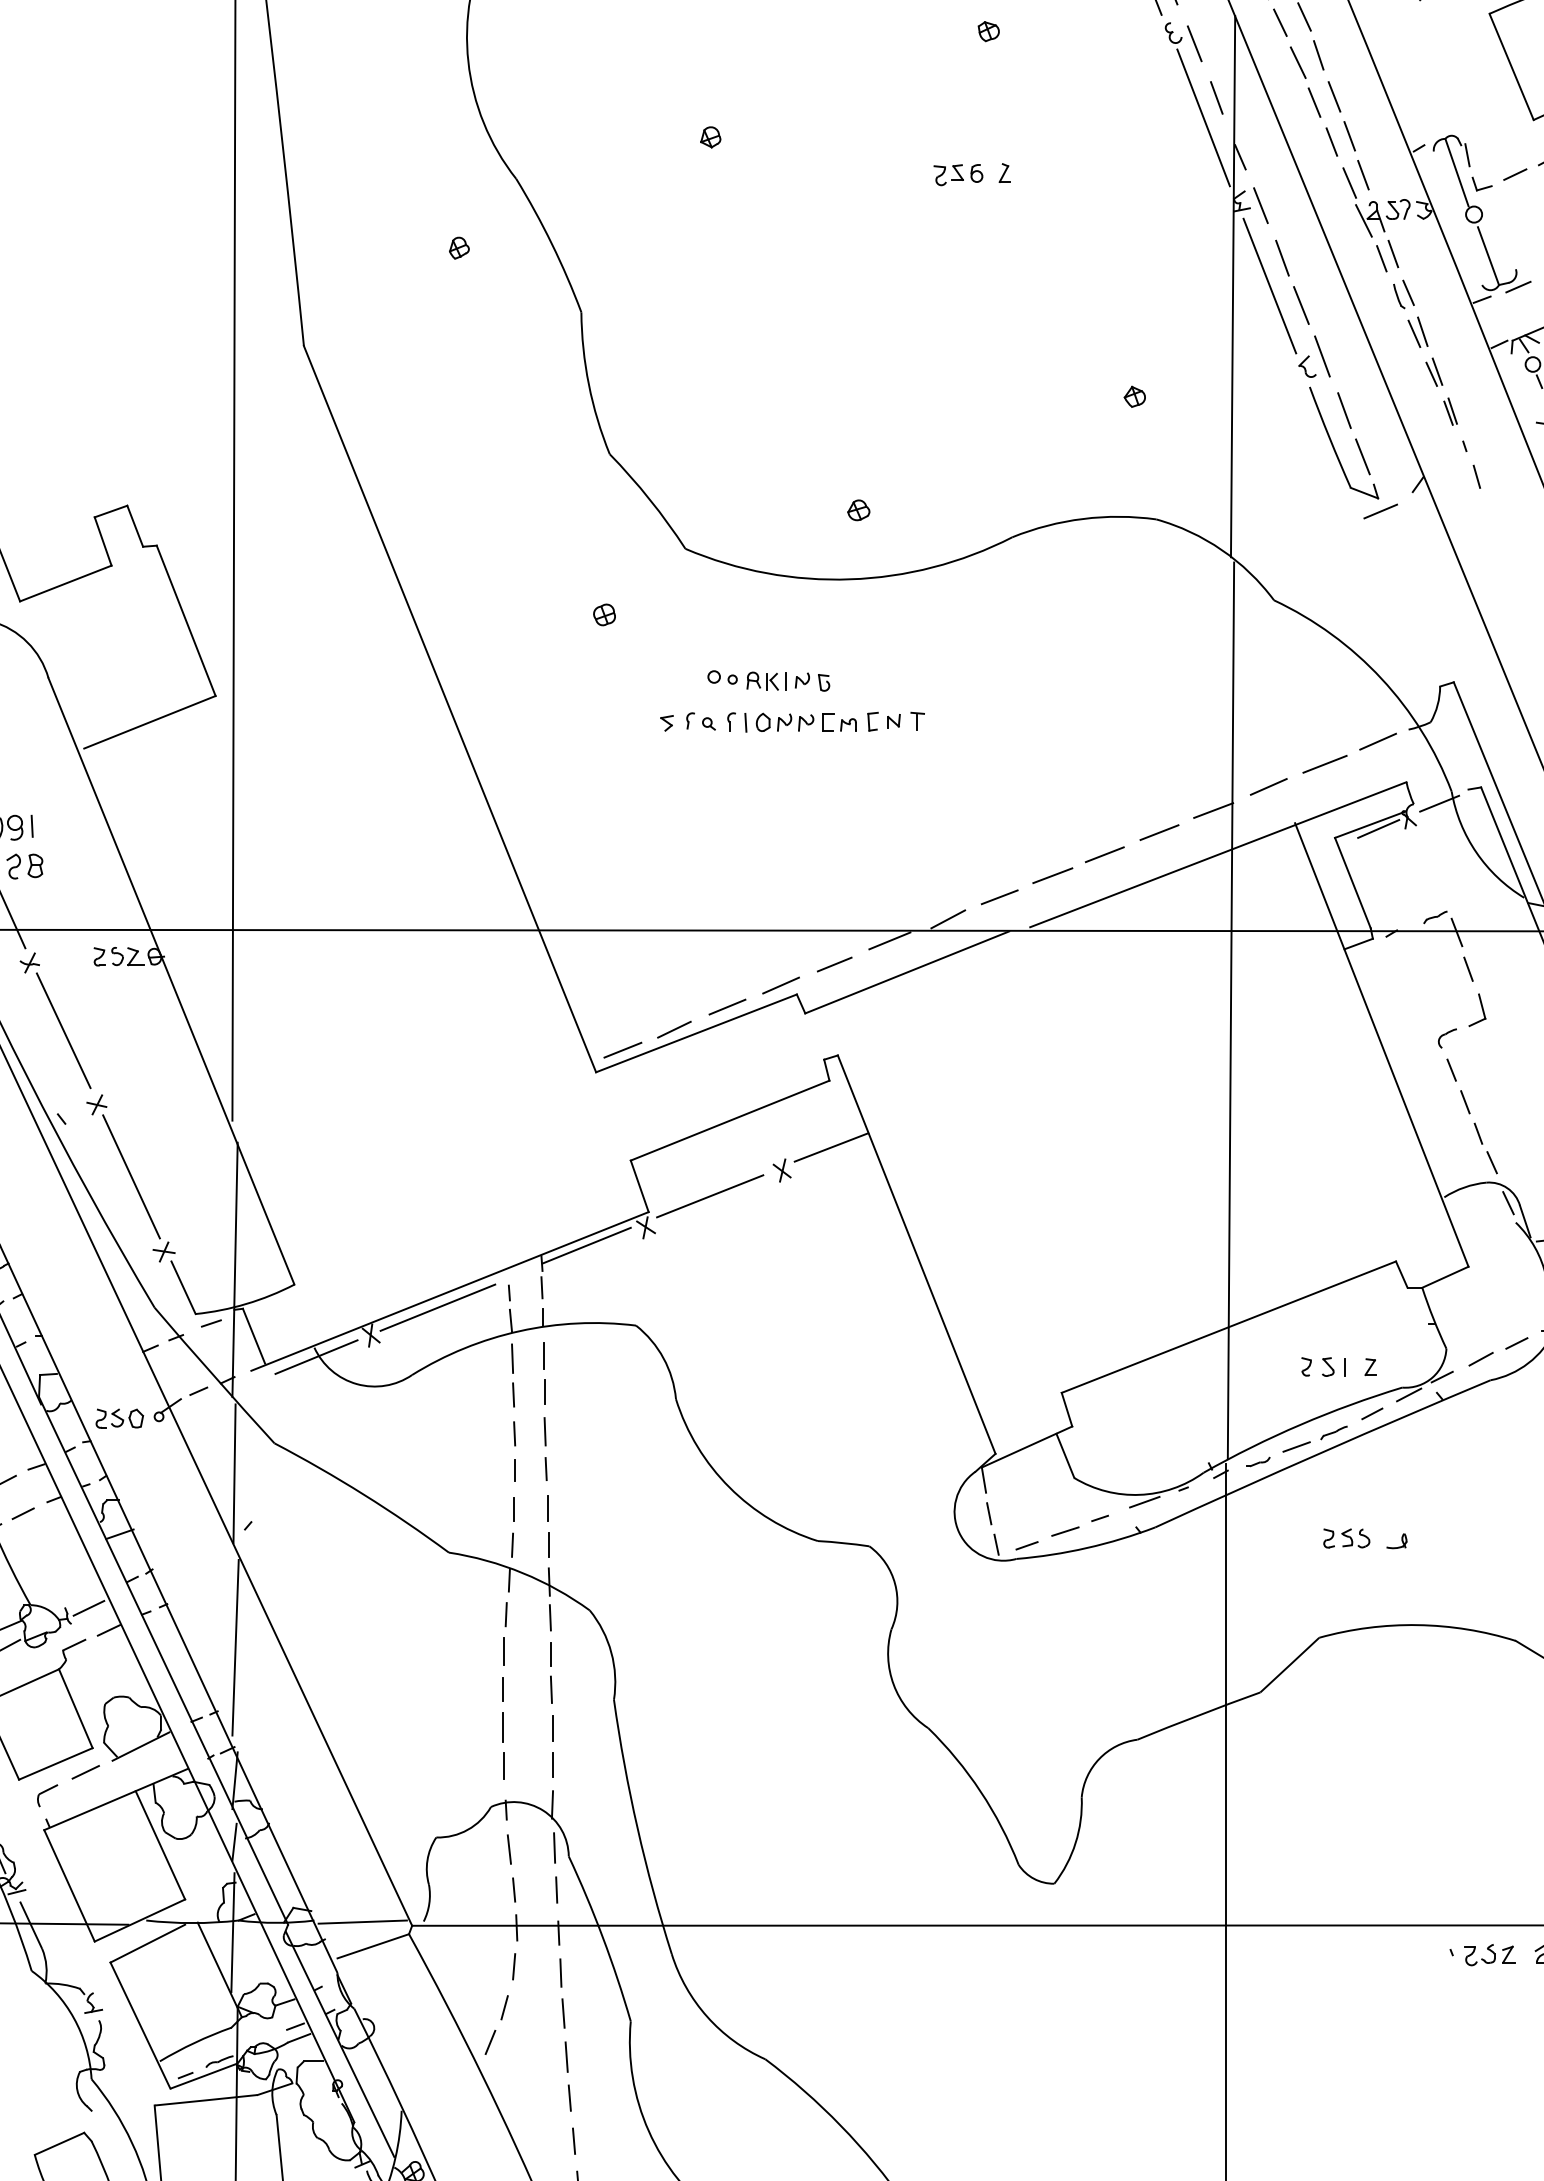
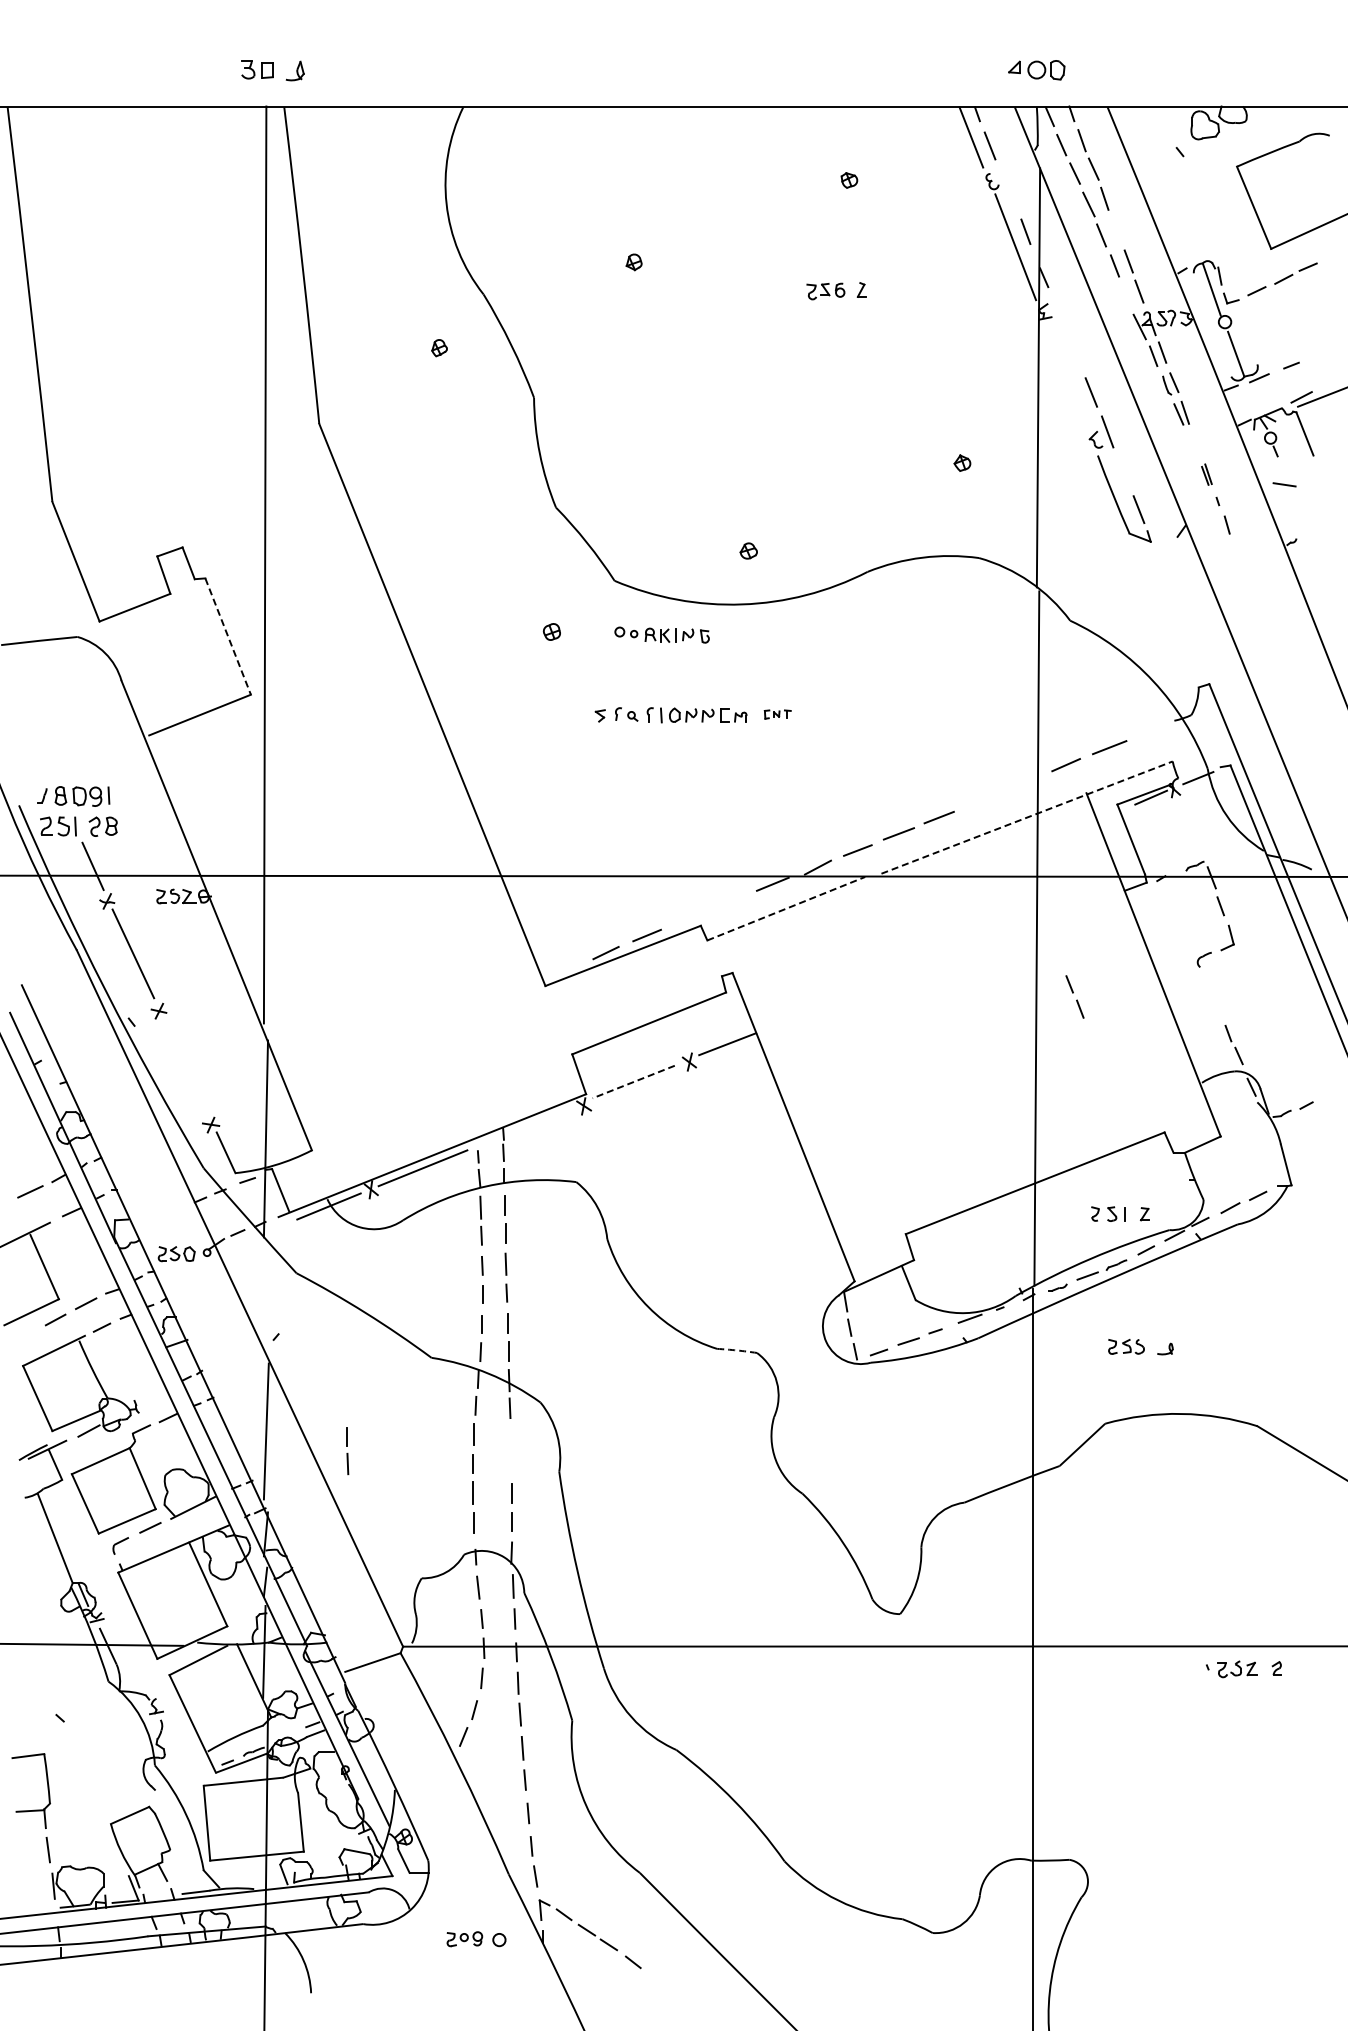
line: (1194, 43) -> (1008, 189), removed
line: (1333, 96) -> (1116, 230), removed
line: (1349, 182) -> (1128, 297), removed
line: (1260, 204) -> (1059, 314), removed
line: (1282, 257) -> (1076, 355), removed
line: (1269, 286) -> (1066, 377), removed
part: (1434, 371) -> (1194, 443), removed
line: (1344, 410) -> (1124, 473), removed
line: (1380, 510) -> (1152, 551), removed
line: (186, 622) -> (228, 637), solid -> dashed
part: (768, 680) -> (661, 634), moved
part: (895, 721) -> (777, 714), size x0.6
line: (1377, 742) -> (1150, 730), removed
line: (1213, 810) -> (1023, 783), removed
line: (1159, 832) -> (981, 800), removed
line: (1218, 854) -> (1027, 817), solid -> dashed
line: (835, 964) -> (730, 902), removed
line: (907, 972) -> (786, 908), solid -> dashed
line: (780, 985) -> (688, 918), removed
line: (622, 1049) -> (565, 968), removed
part: (1457, 1085) -> (1074, 996), moved
line: (131, 1176) -> (185, 1066), removed
line: (709, 1196) -> (633, 1082), solid -> dashed
line: (585, 1246) -> (537, 1120), removed
line: (234, 1473) -> (265, 1296), removed
arc: (844, 1543) -> (737, 1350), solid -> dashed
line: (88, 1607) -> (152, 1400), removed
part: (550, 1673) -> (347, 1451), moved
line: (362, 1921) -> (364, 1643), removed

